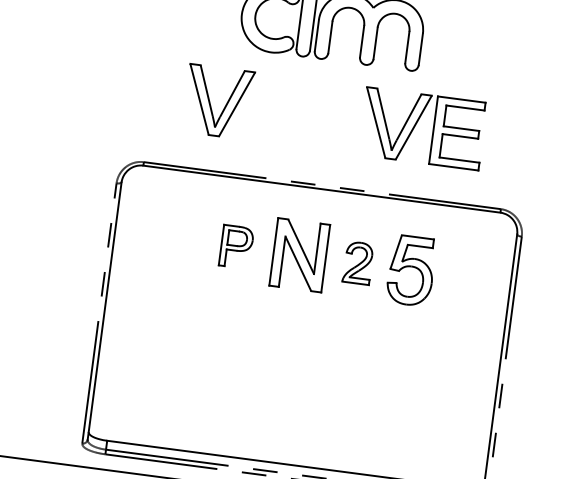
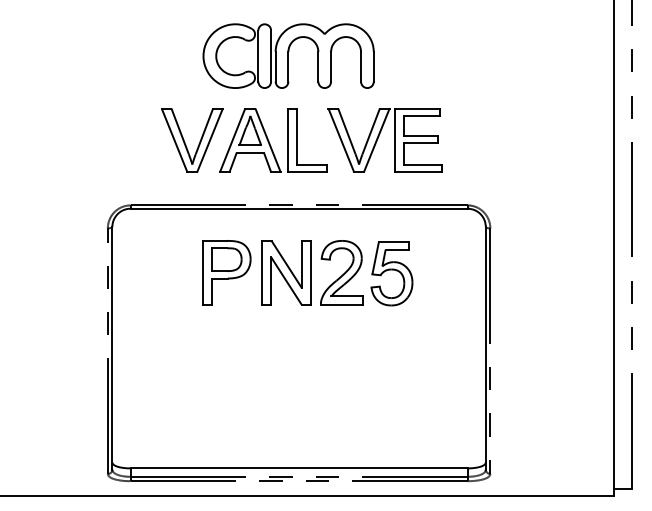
part: (304, 113) -> (273, 140), added
part: (236, 246) -> (226, 272), size x1.67
part: (357, 262) -> (341, 272), size x1.67

